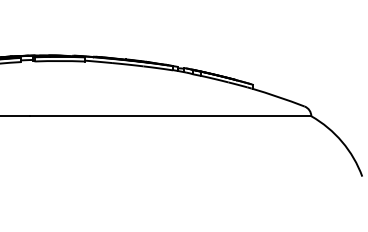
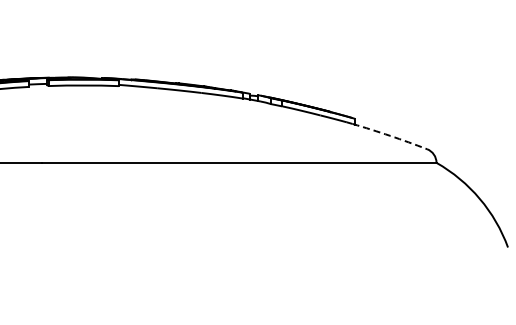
arc: (278, 96) -> (390, 135), solid -> dashed

